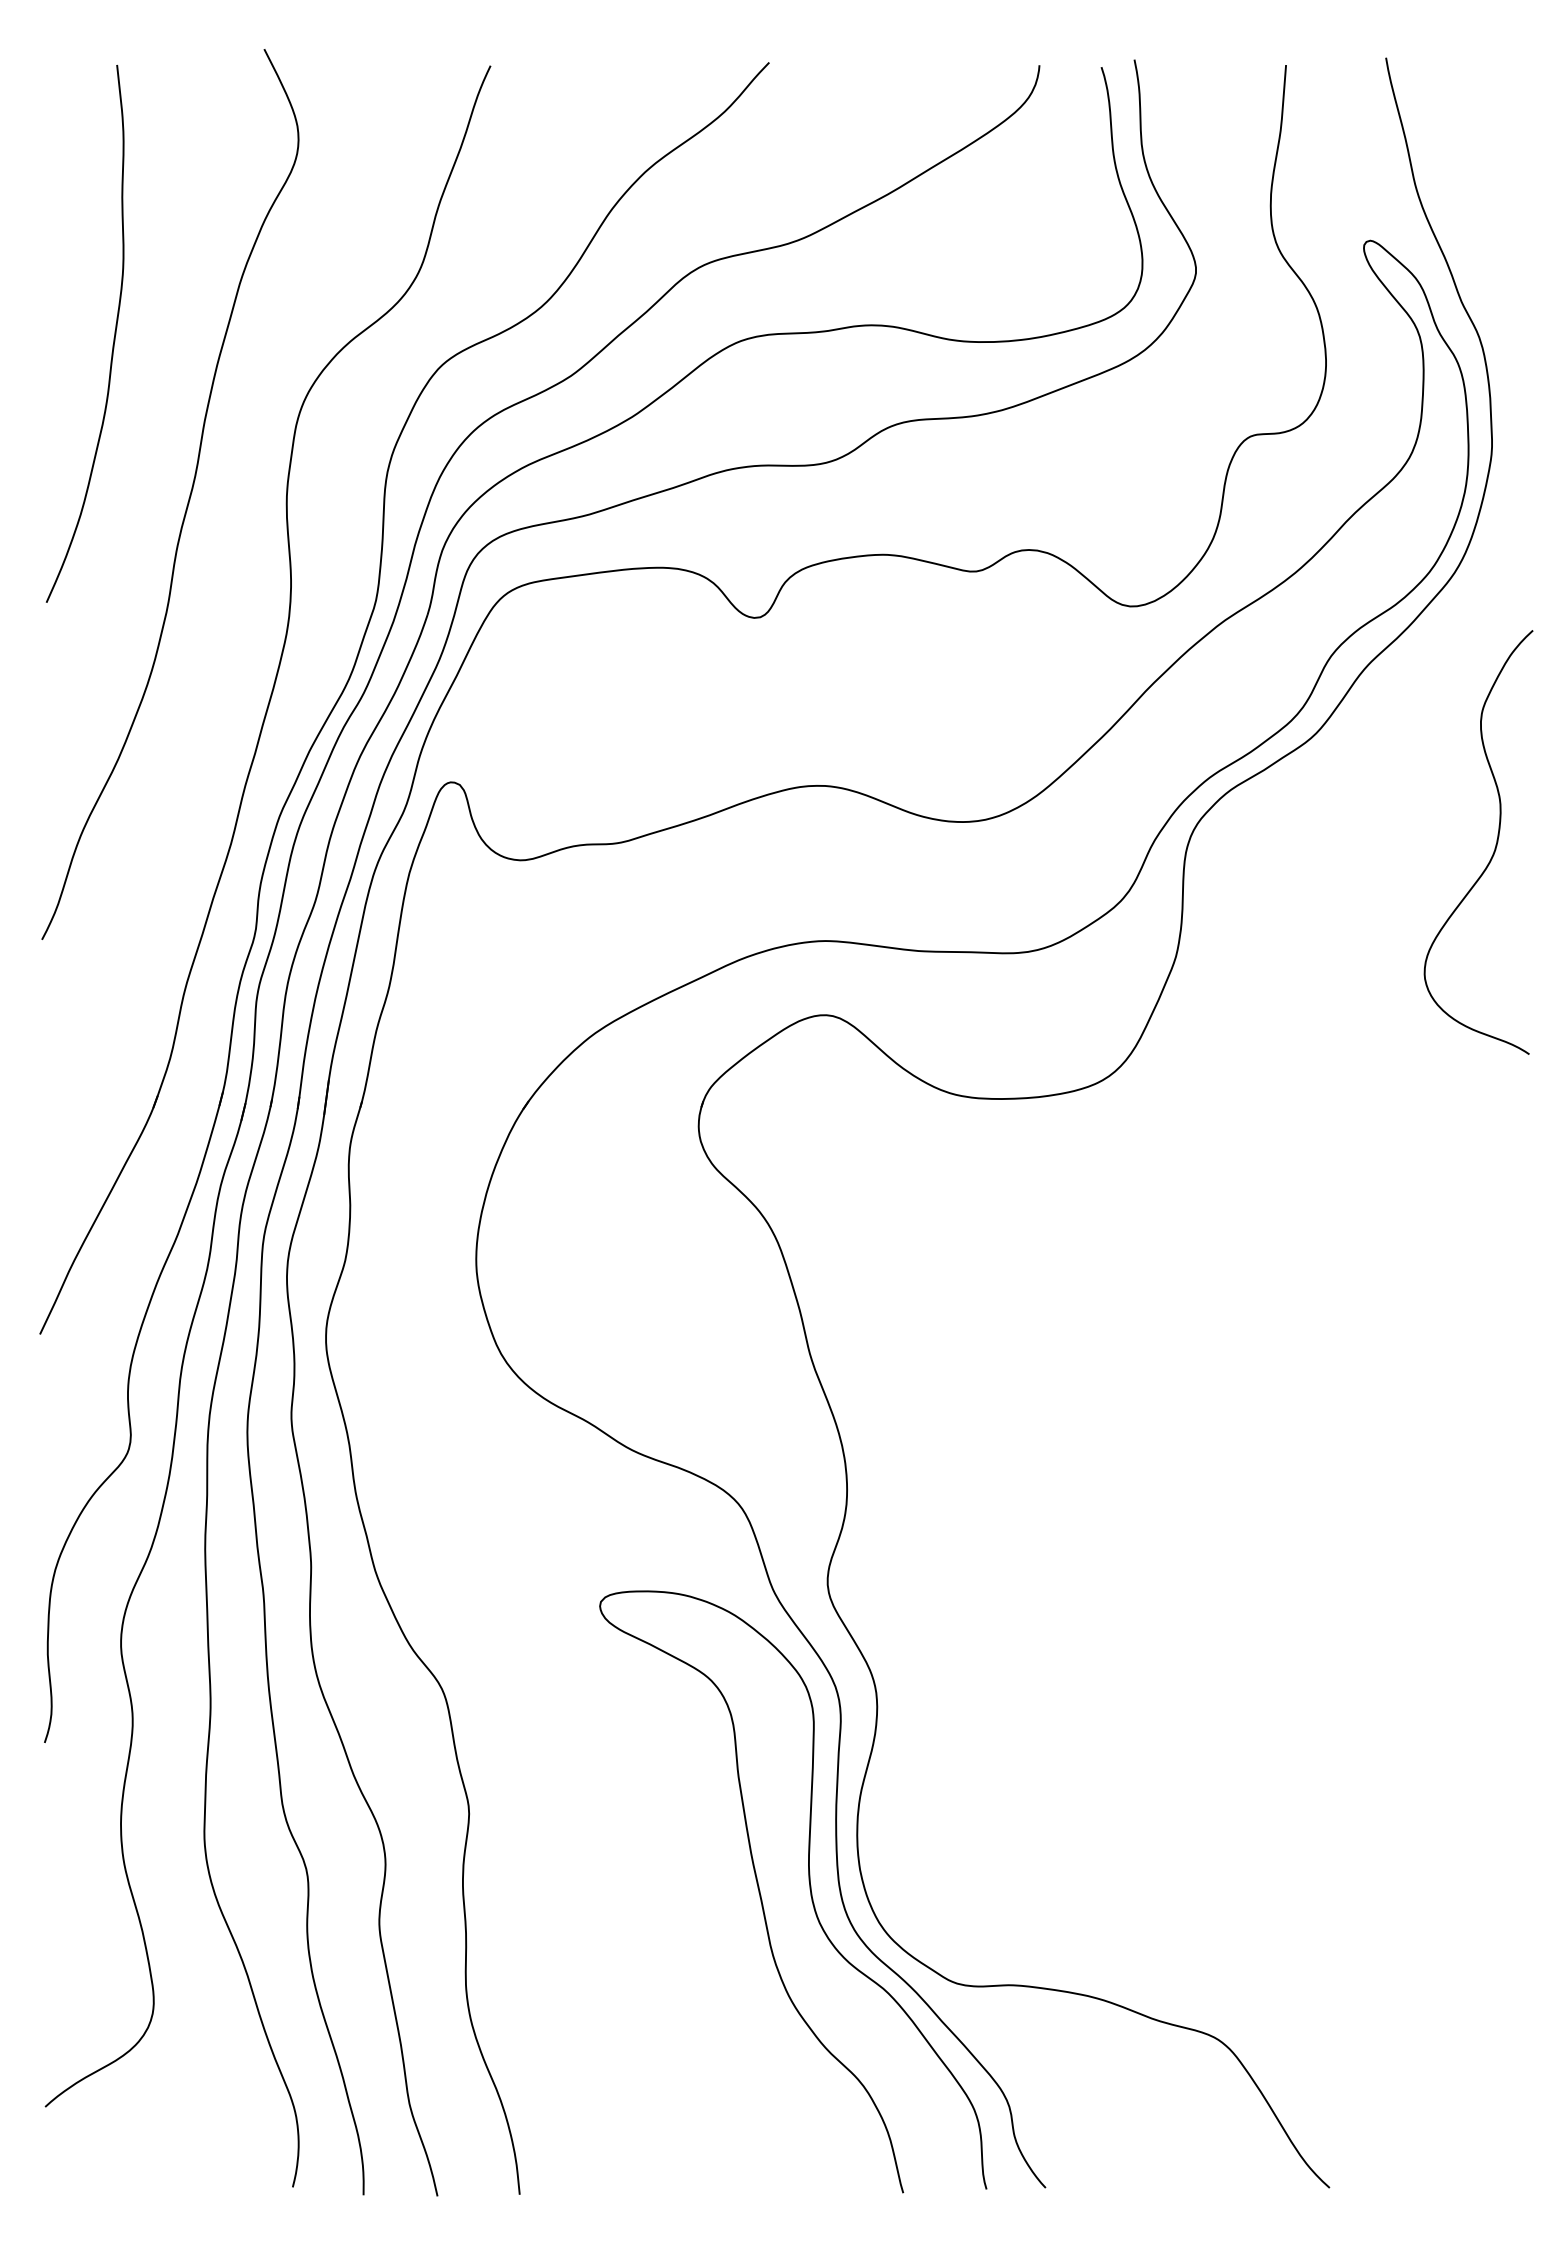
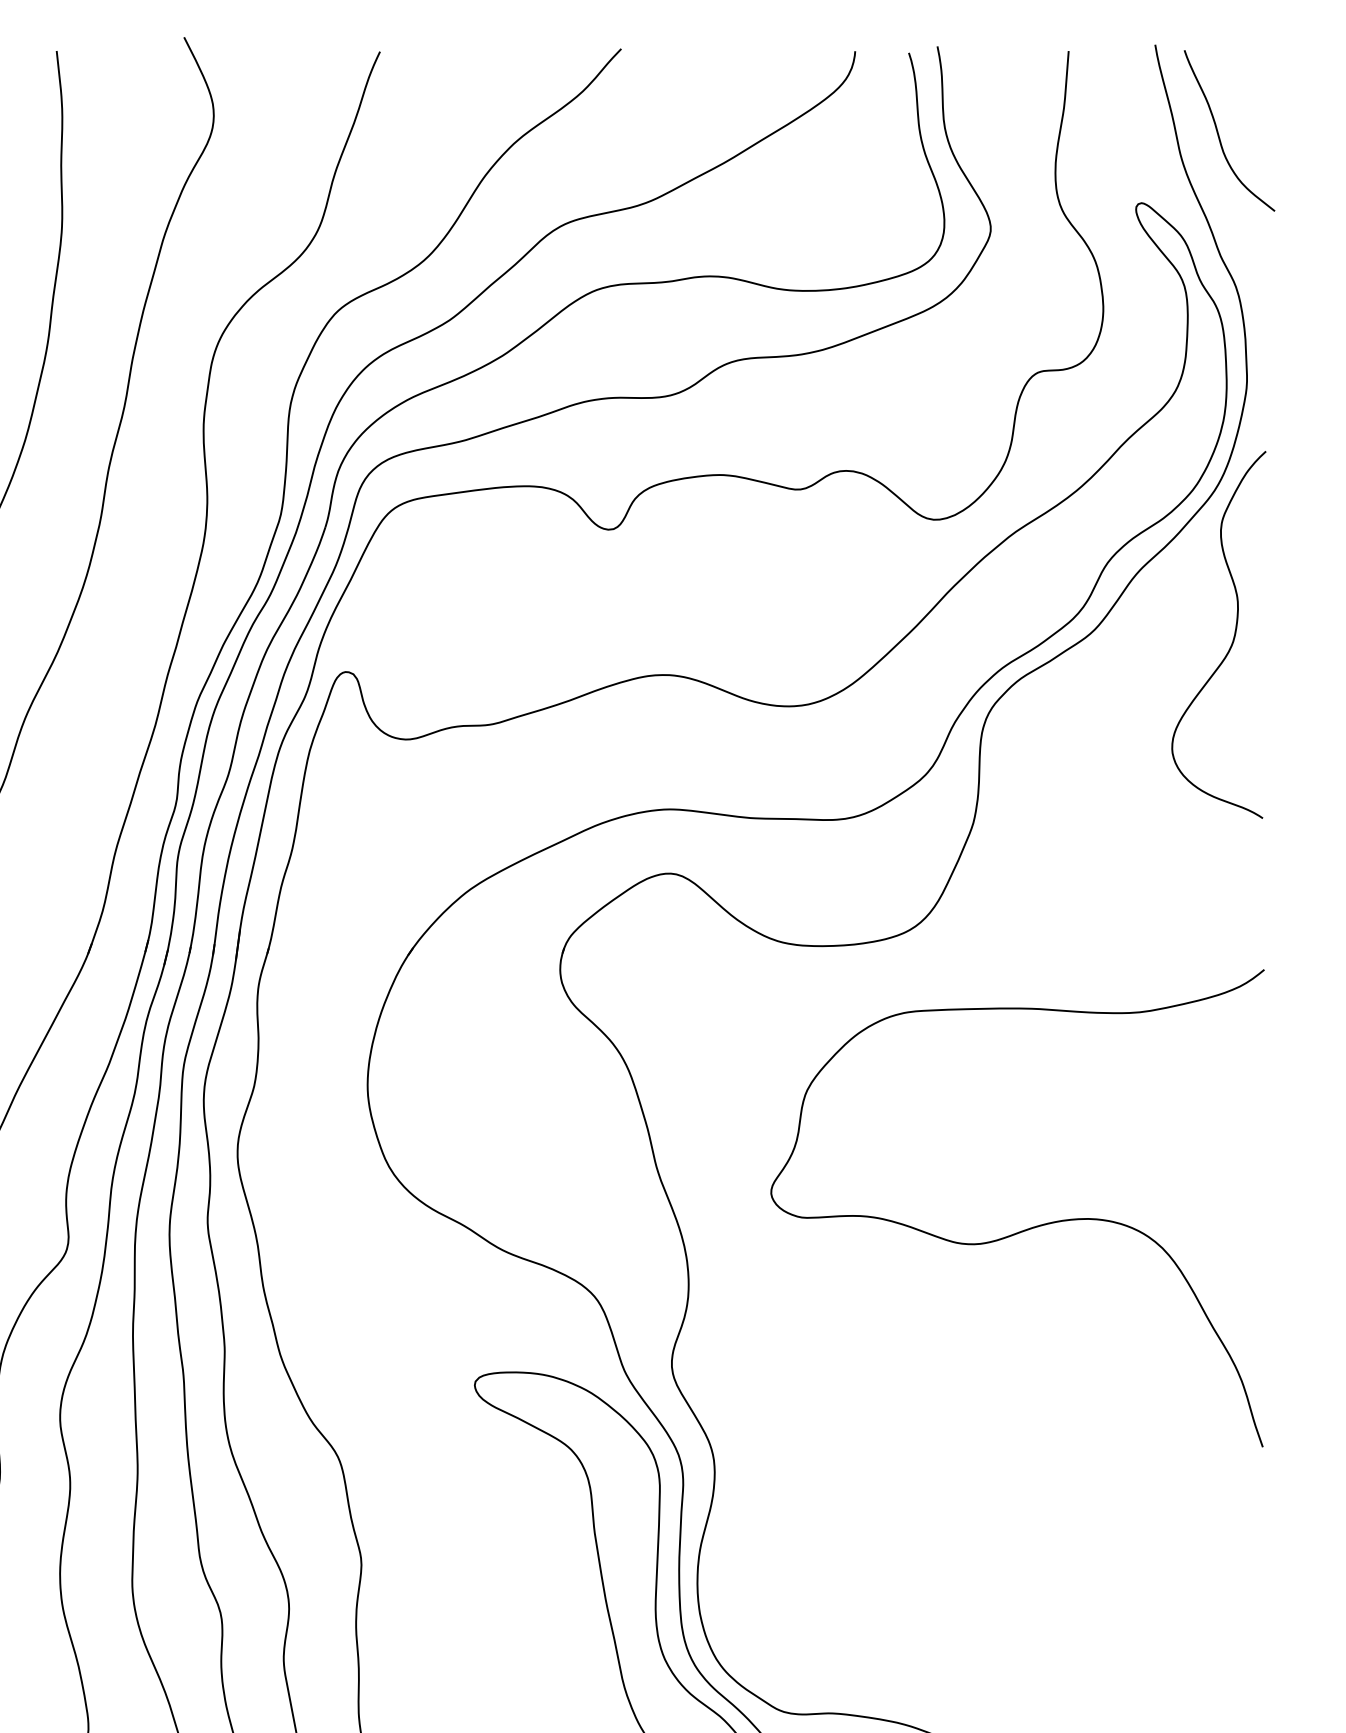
curve: (1459, 159) -> (1218, 132), added
curve: (1494, 848) -> (1232, 640), moved
curve: (1234, 1426) -> (1024, 1229), added

